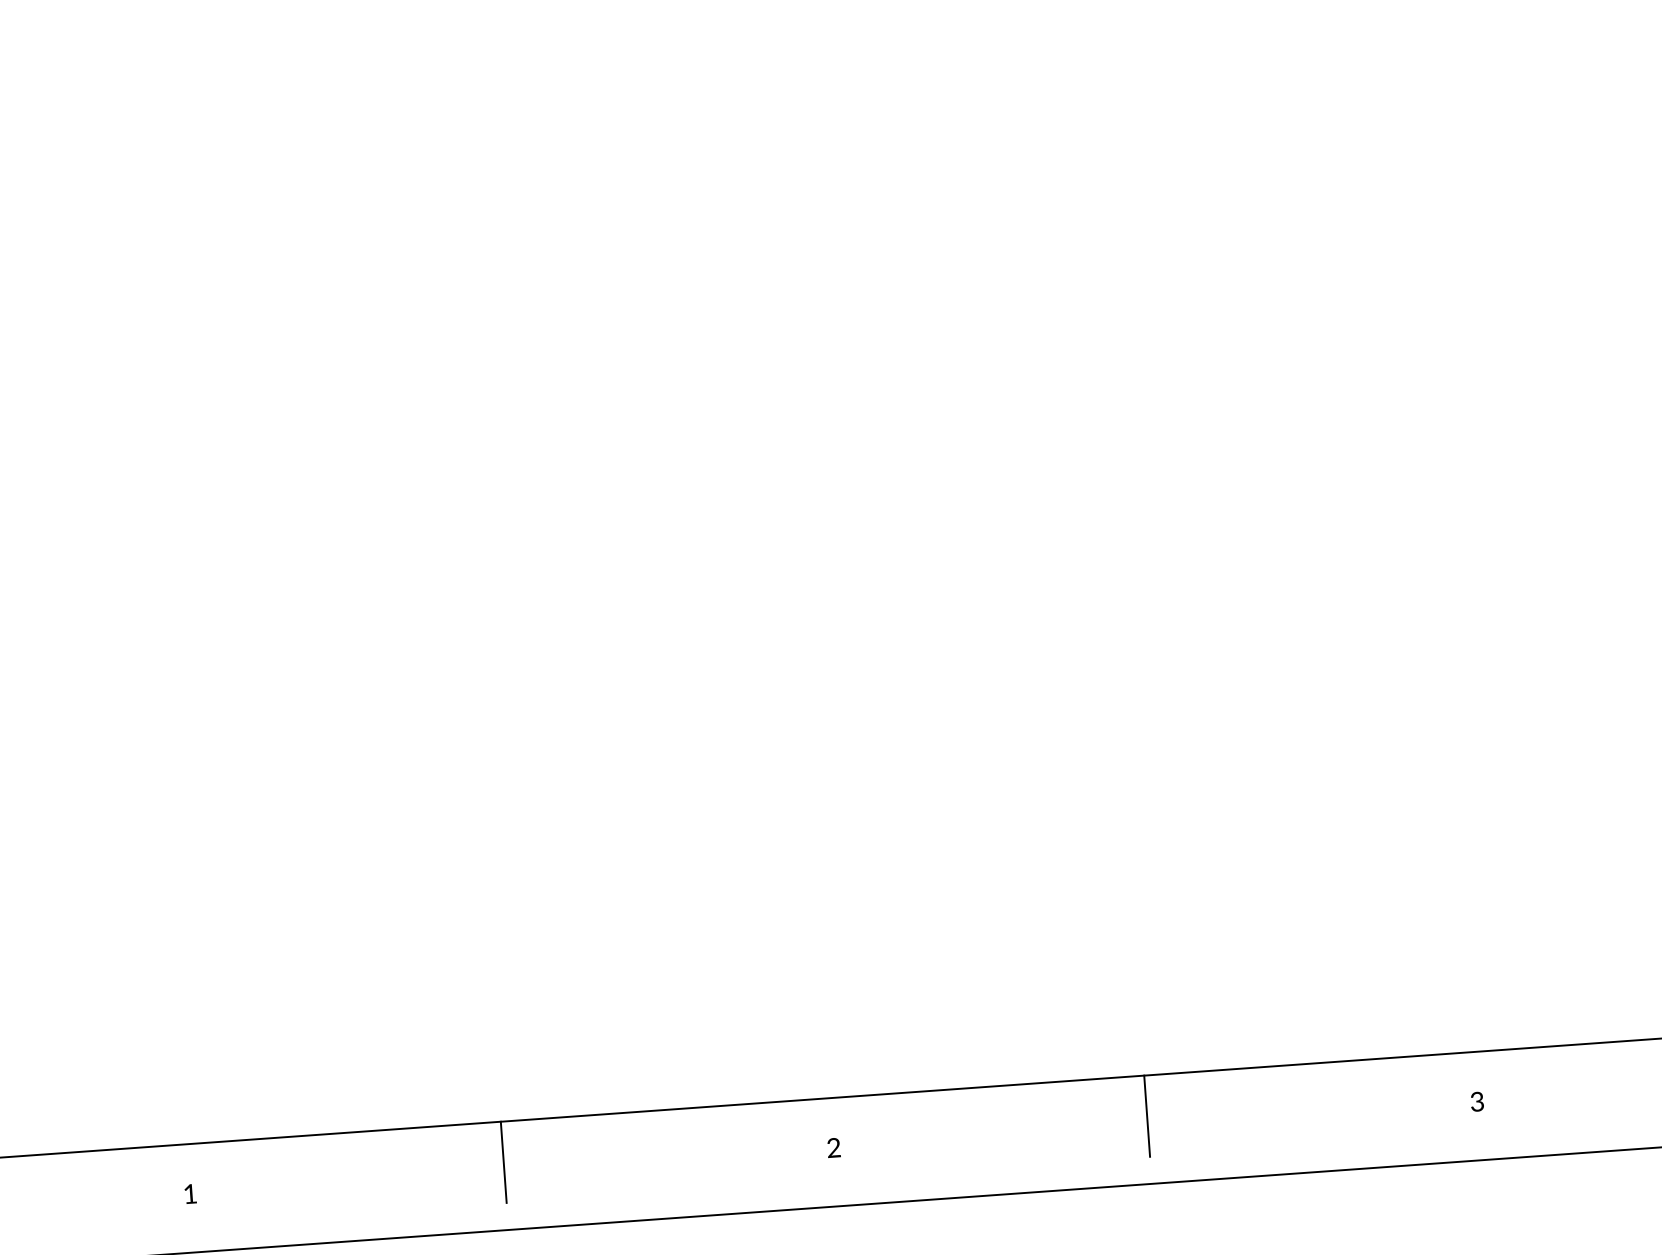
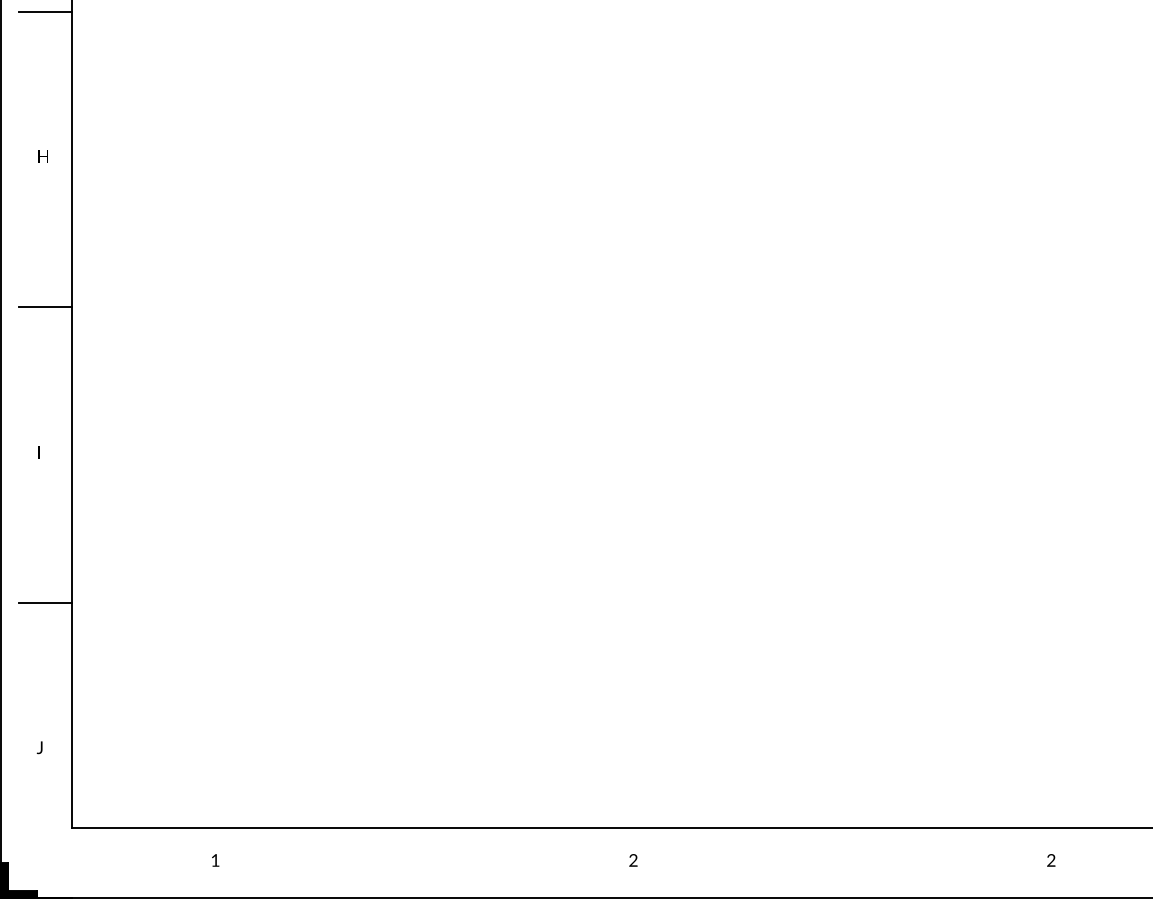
text: (1477, 1104) -> (1051, 862), 3 -> 2
line: (1147, 1116) -> (837, 854), removed
line: (503, 1162) -> (419, 854), removed

